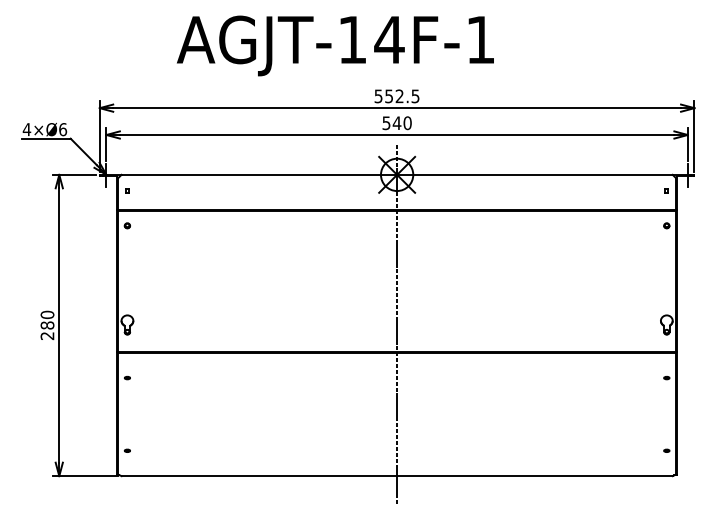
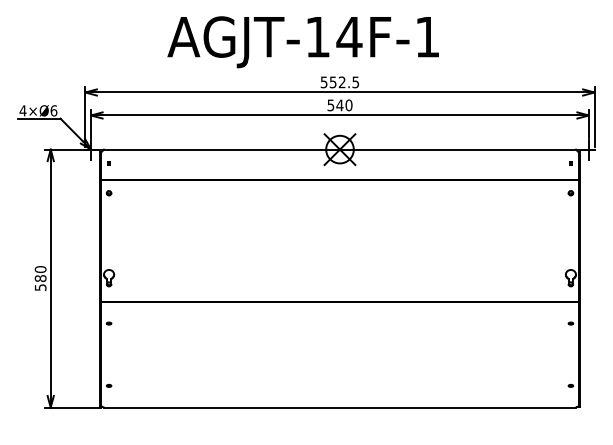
text: (334, 46) -> (302, 42), moved
line: (397, 323) -> (340, 276), removed
text: (47, 335) -> (40, 287), 280 -> 580

